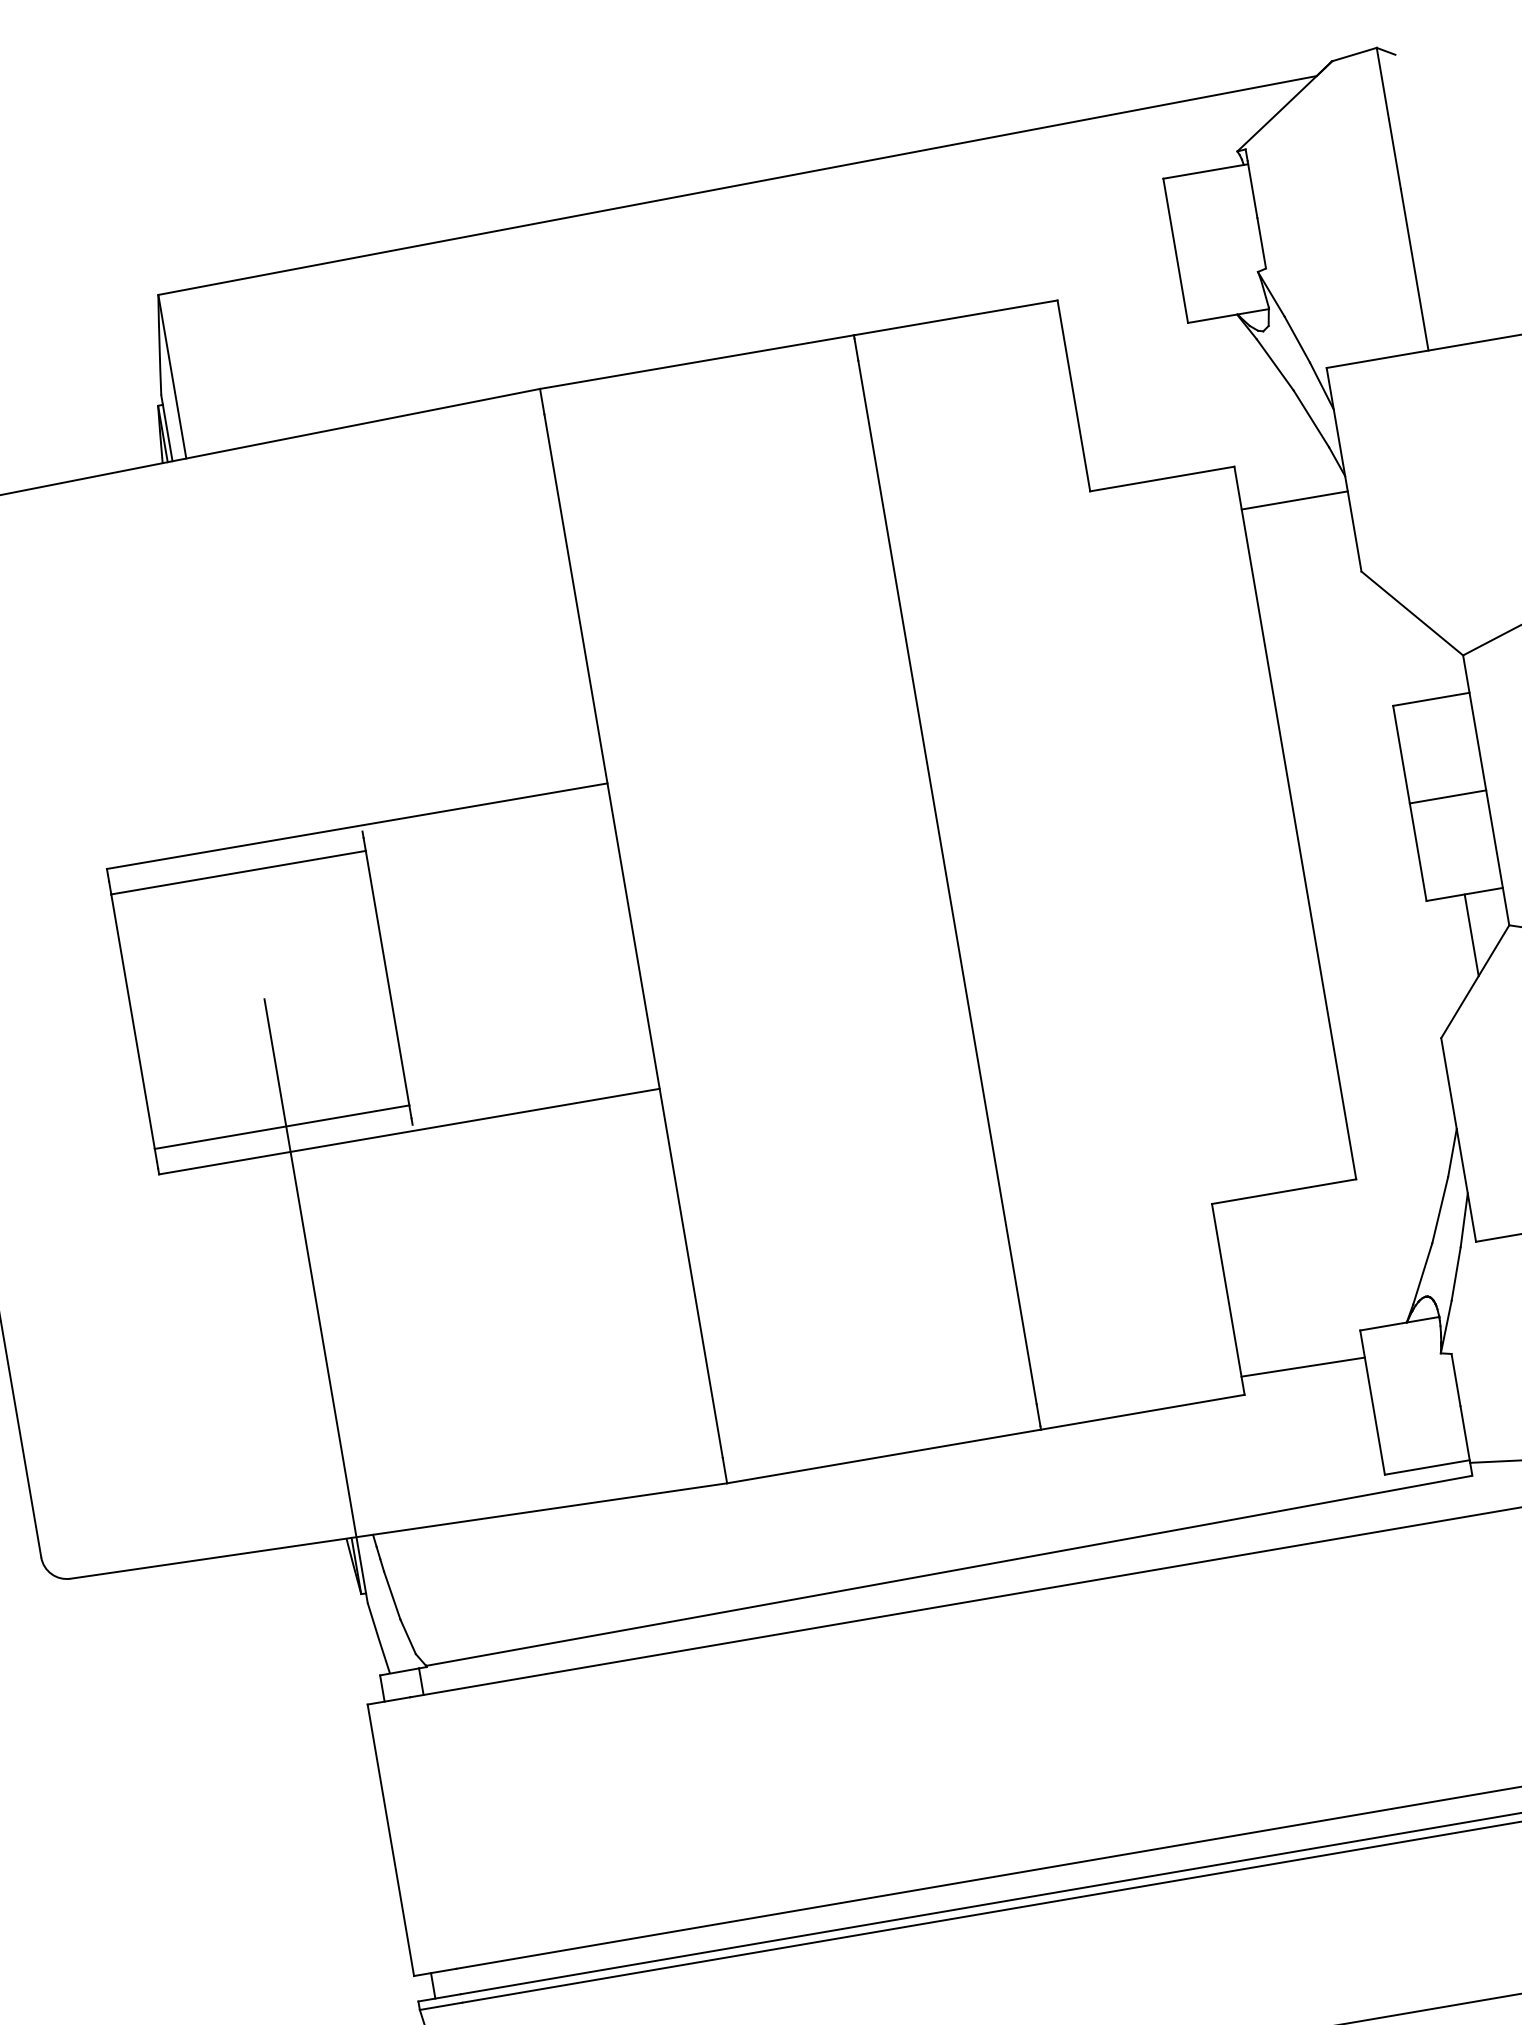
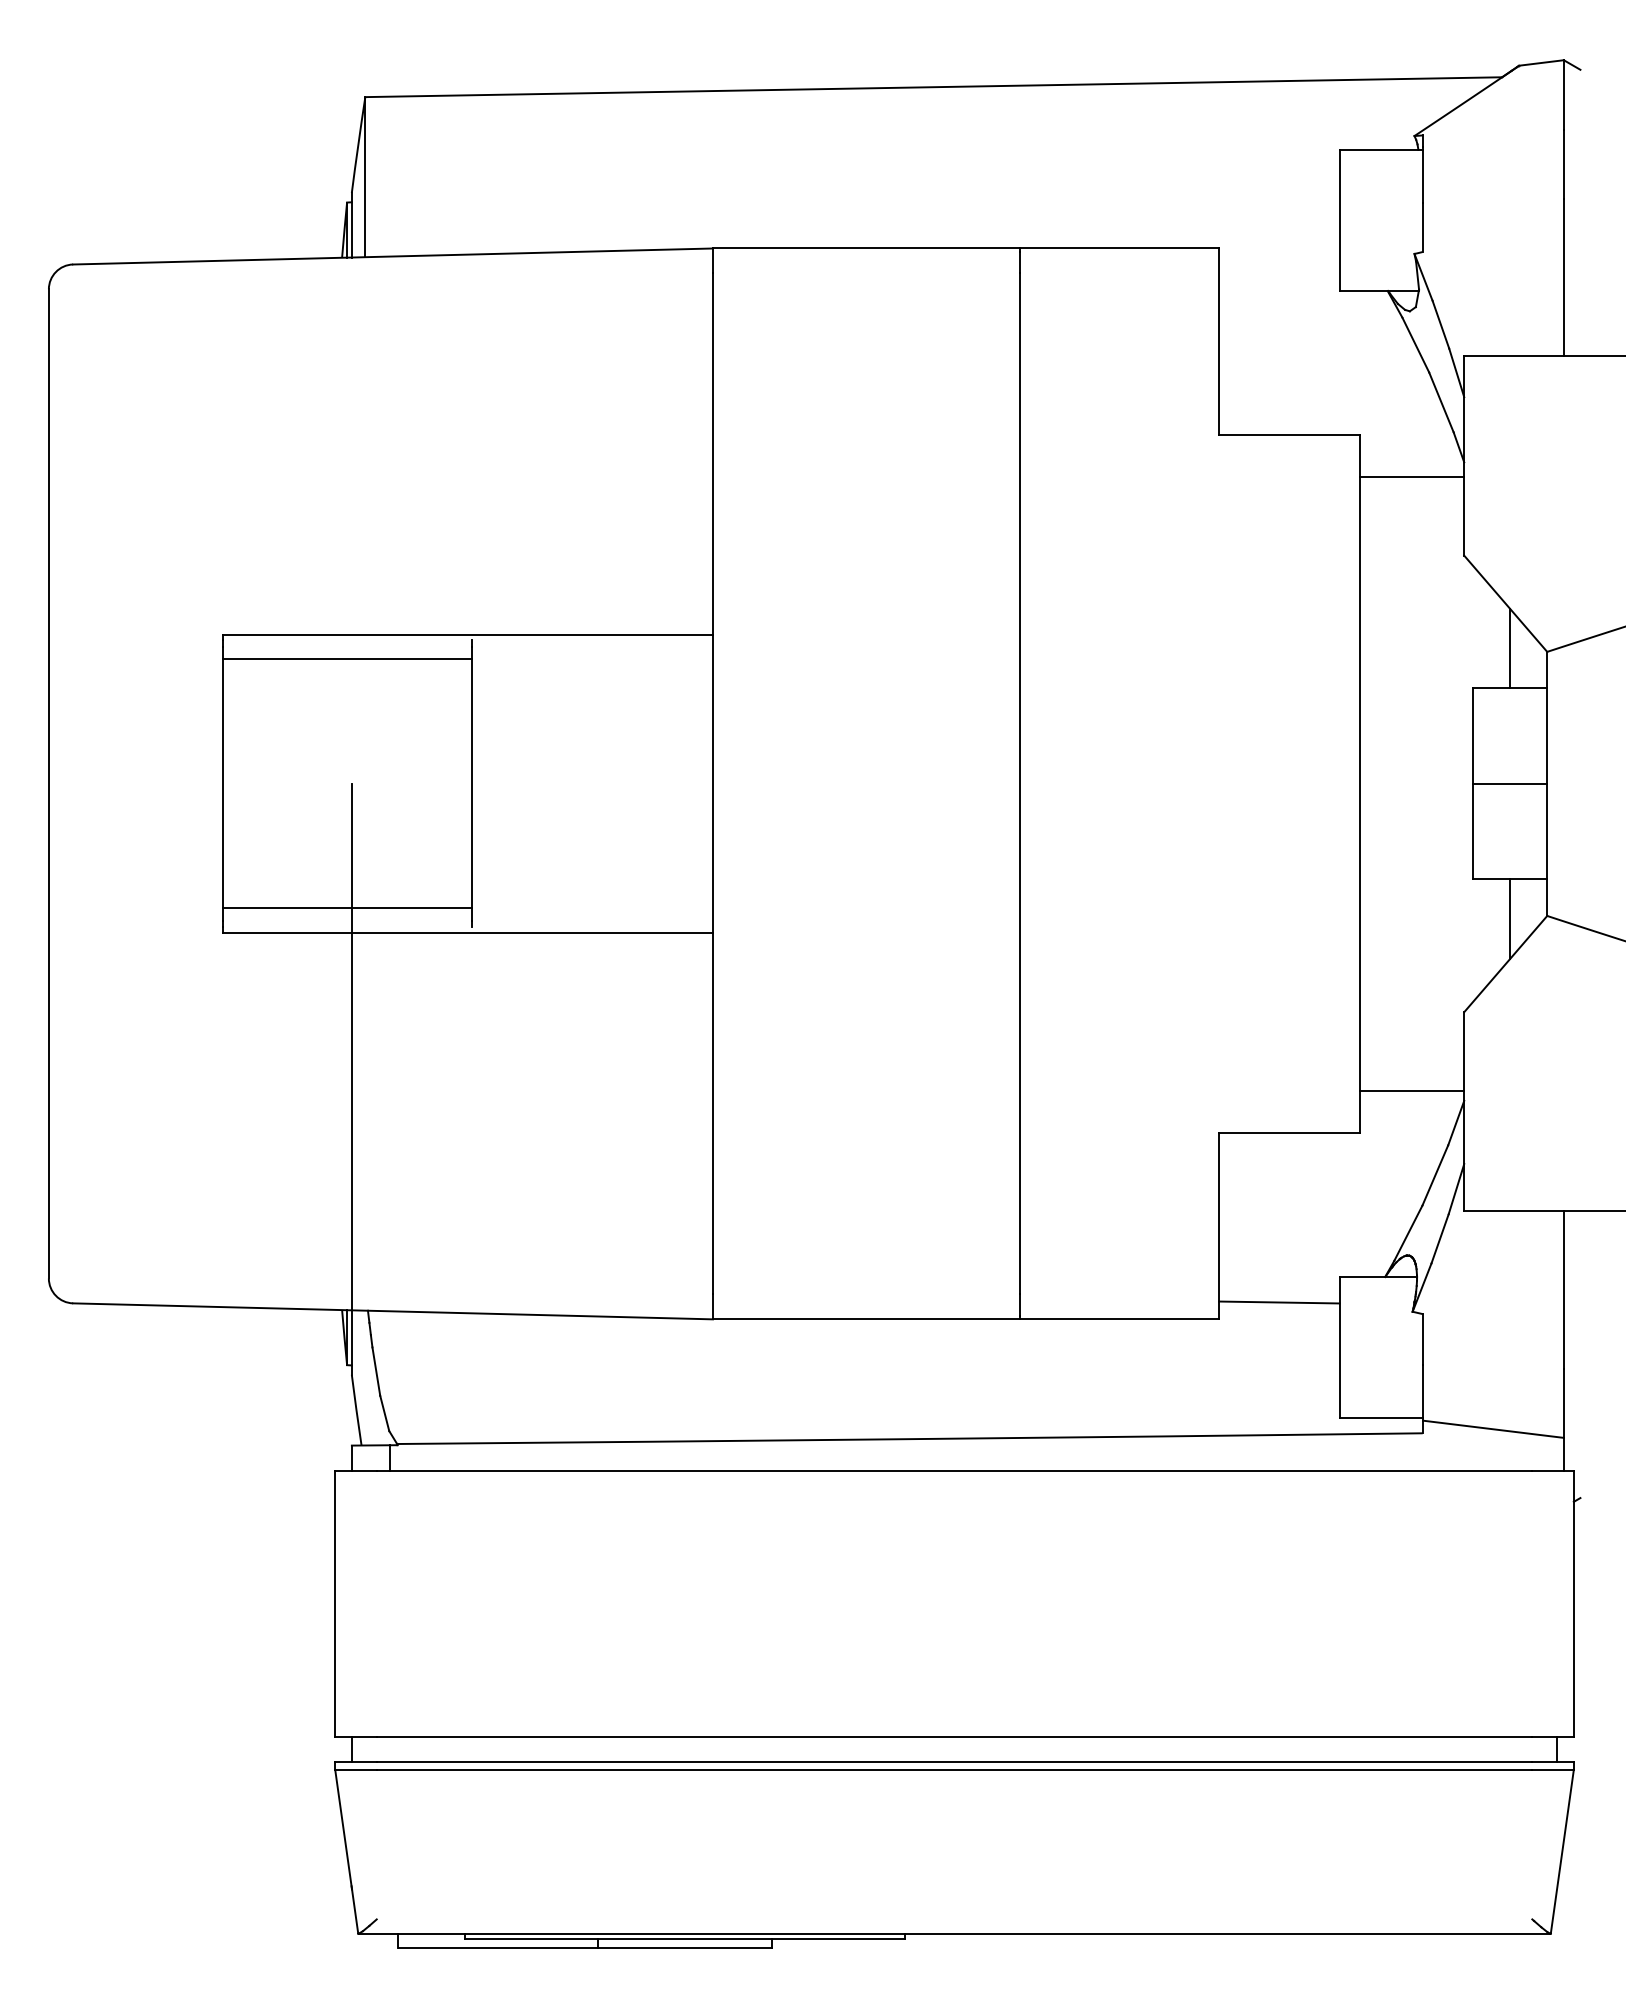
line: (1423, 658) -> (1509, 648), added
line: (1402, 1127) -> (1412, 1090), added

